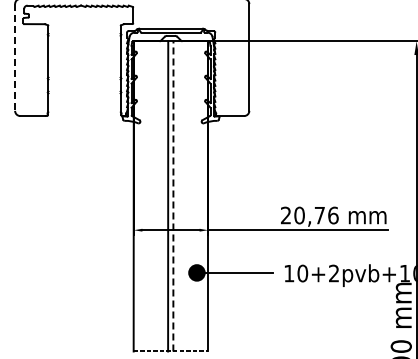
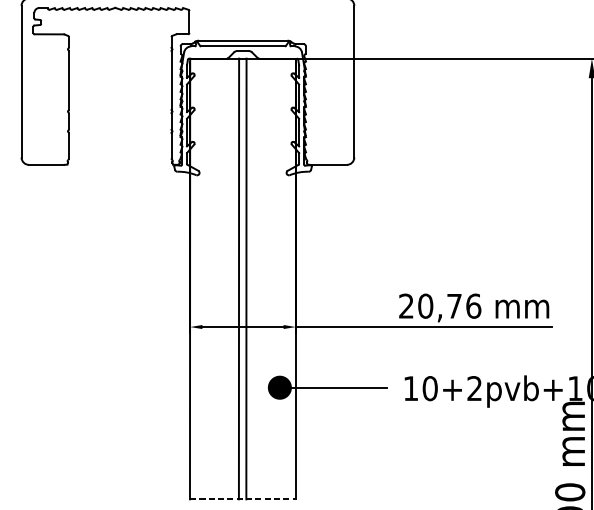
line: (15, 58) -> (22, 83), dashed -> solid
line: (173, 195) -> (246, 277), dashed -> solid

